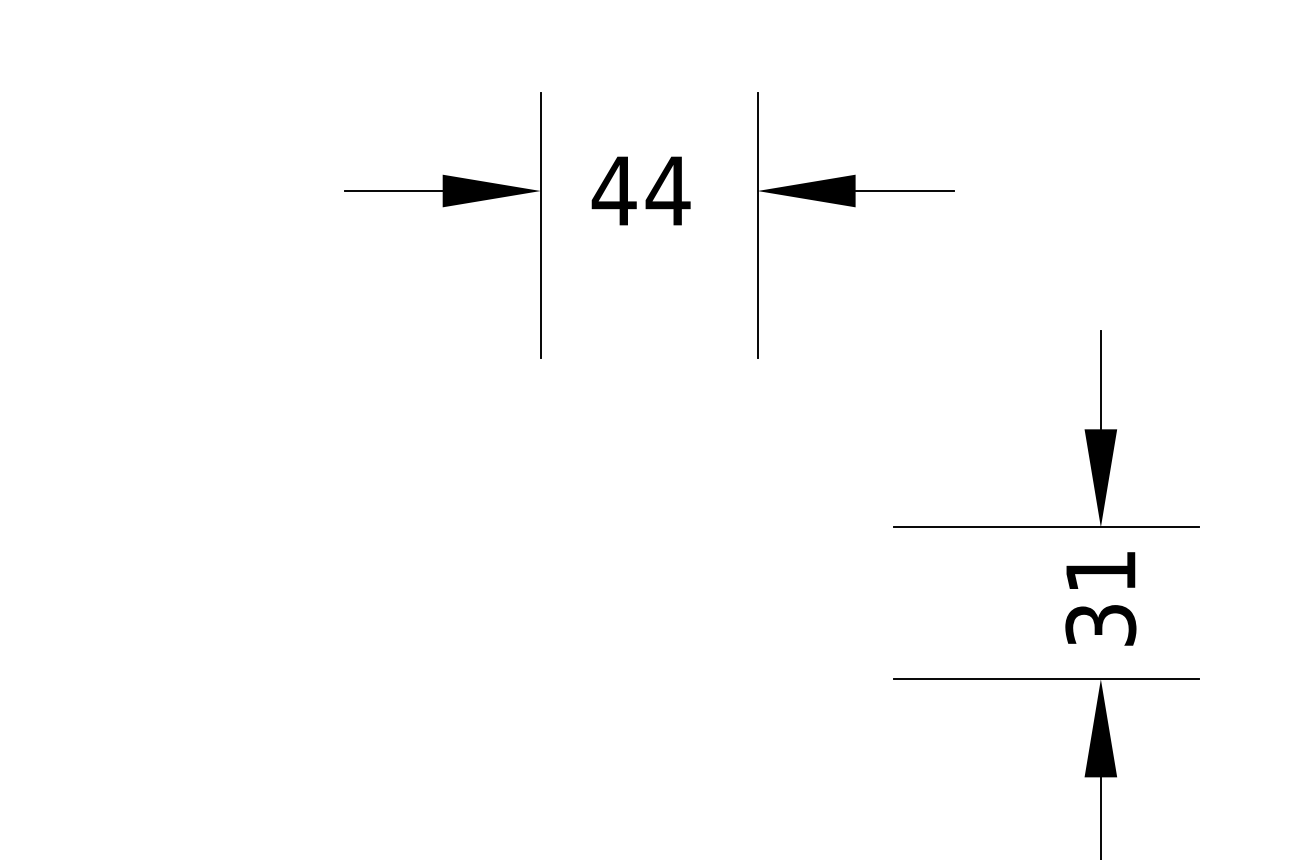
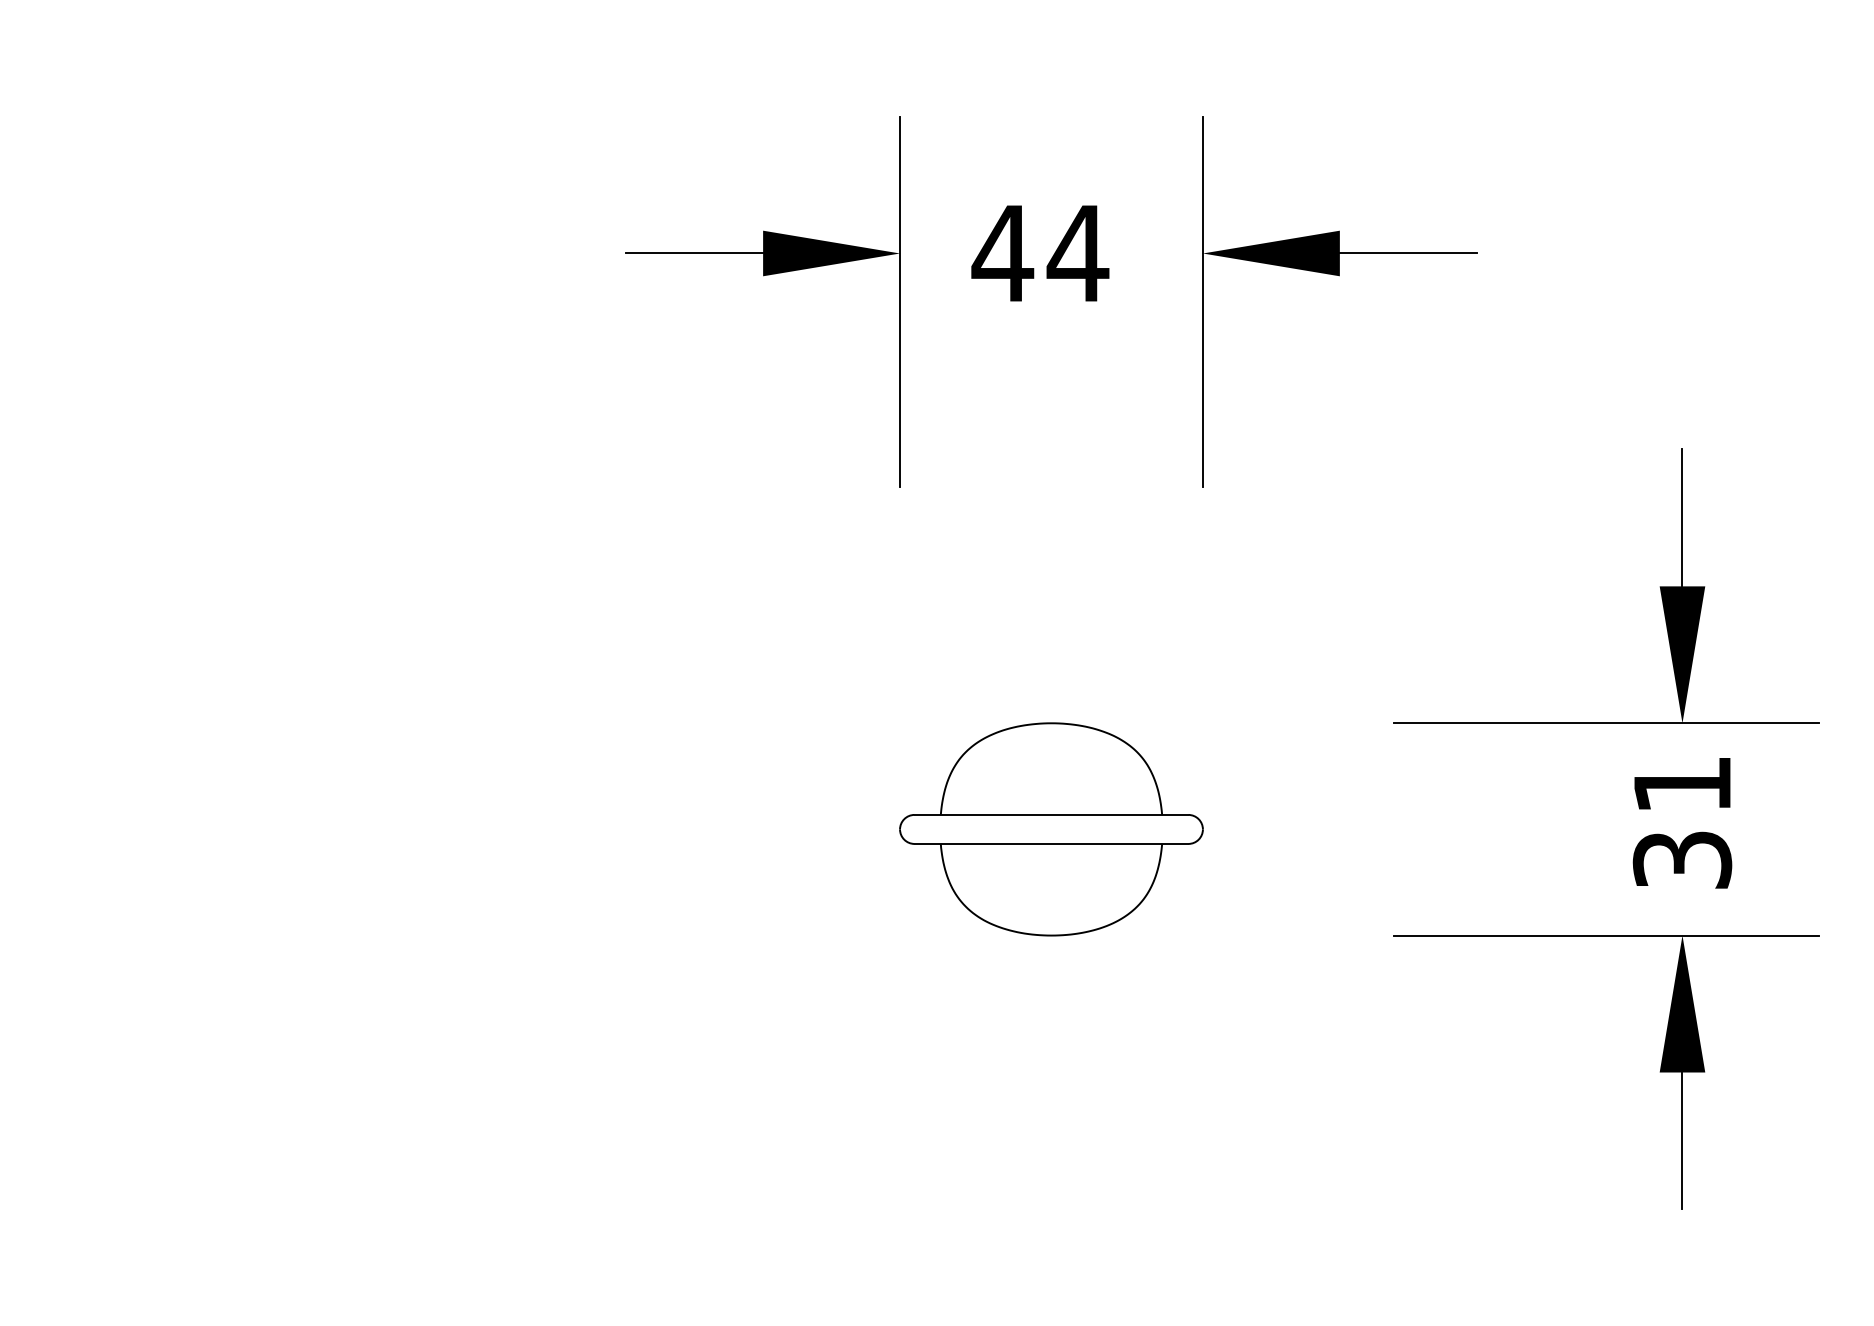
part: (649, 603) -> (1051, 829), added

